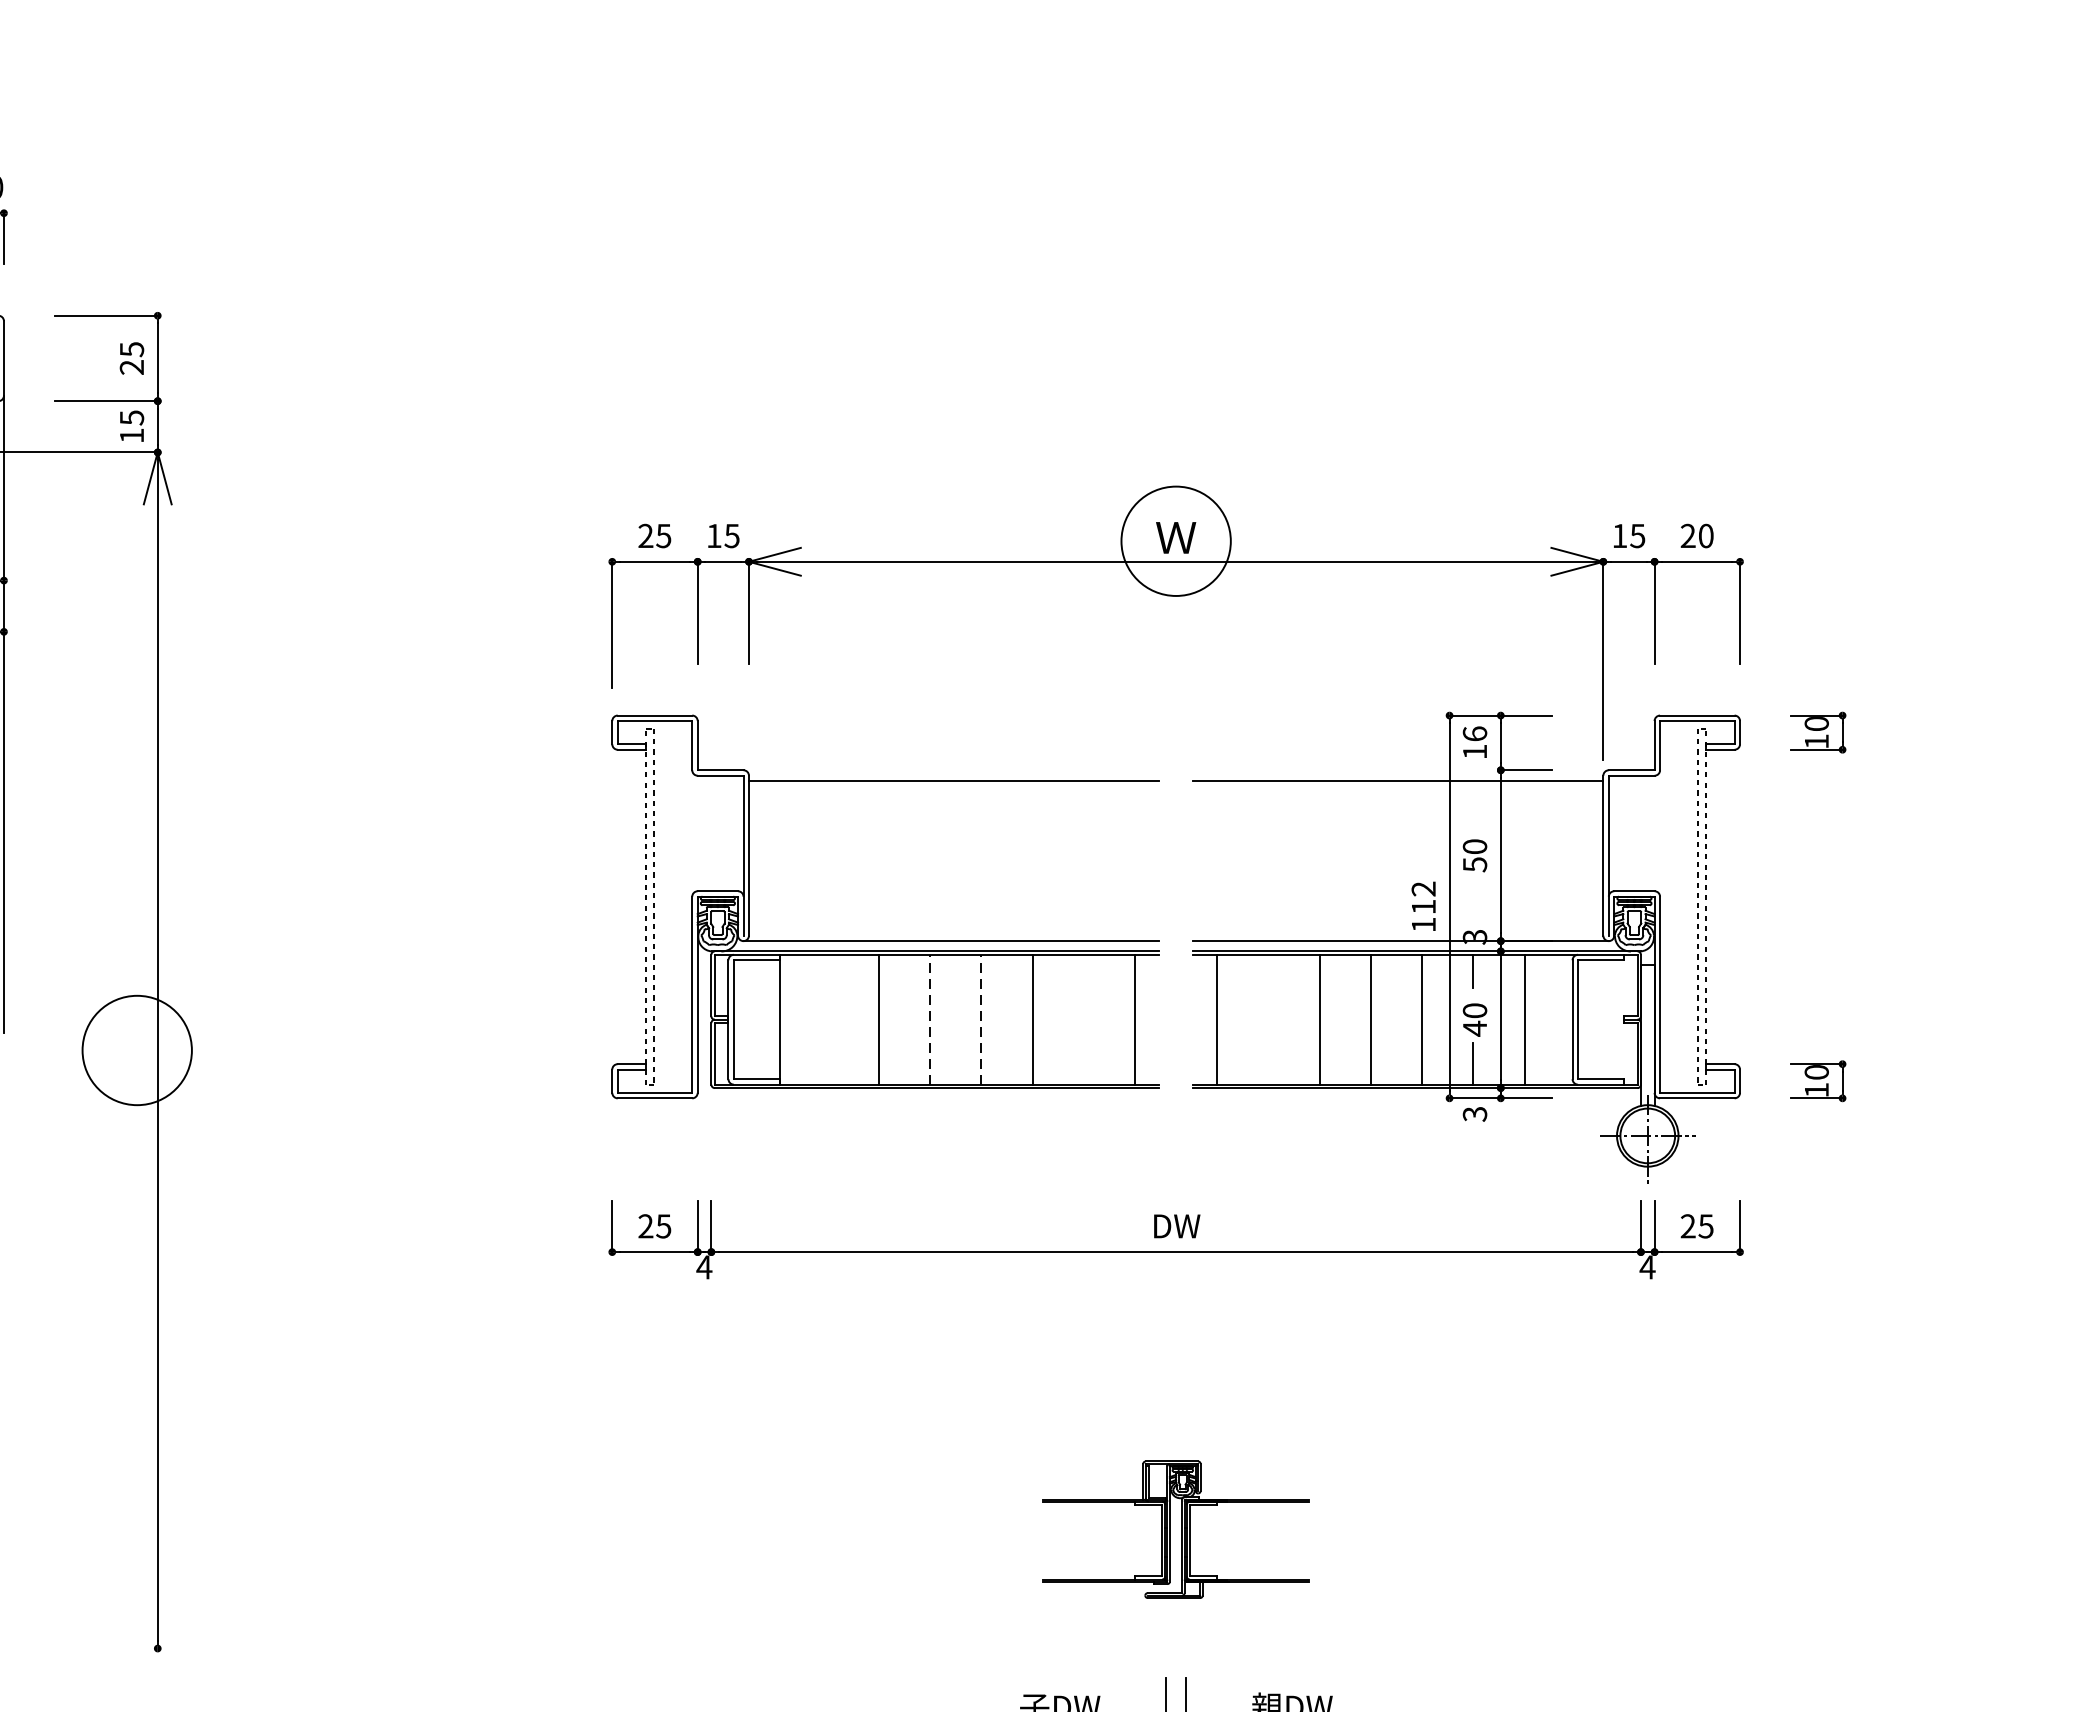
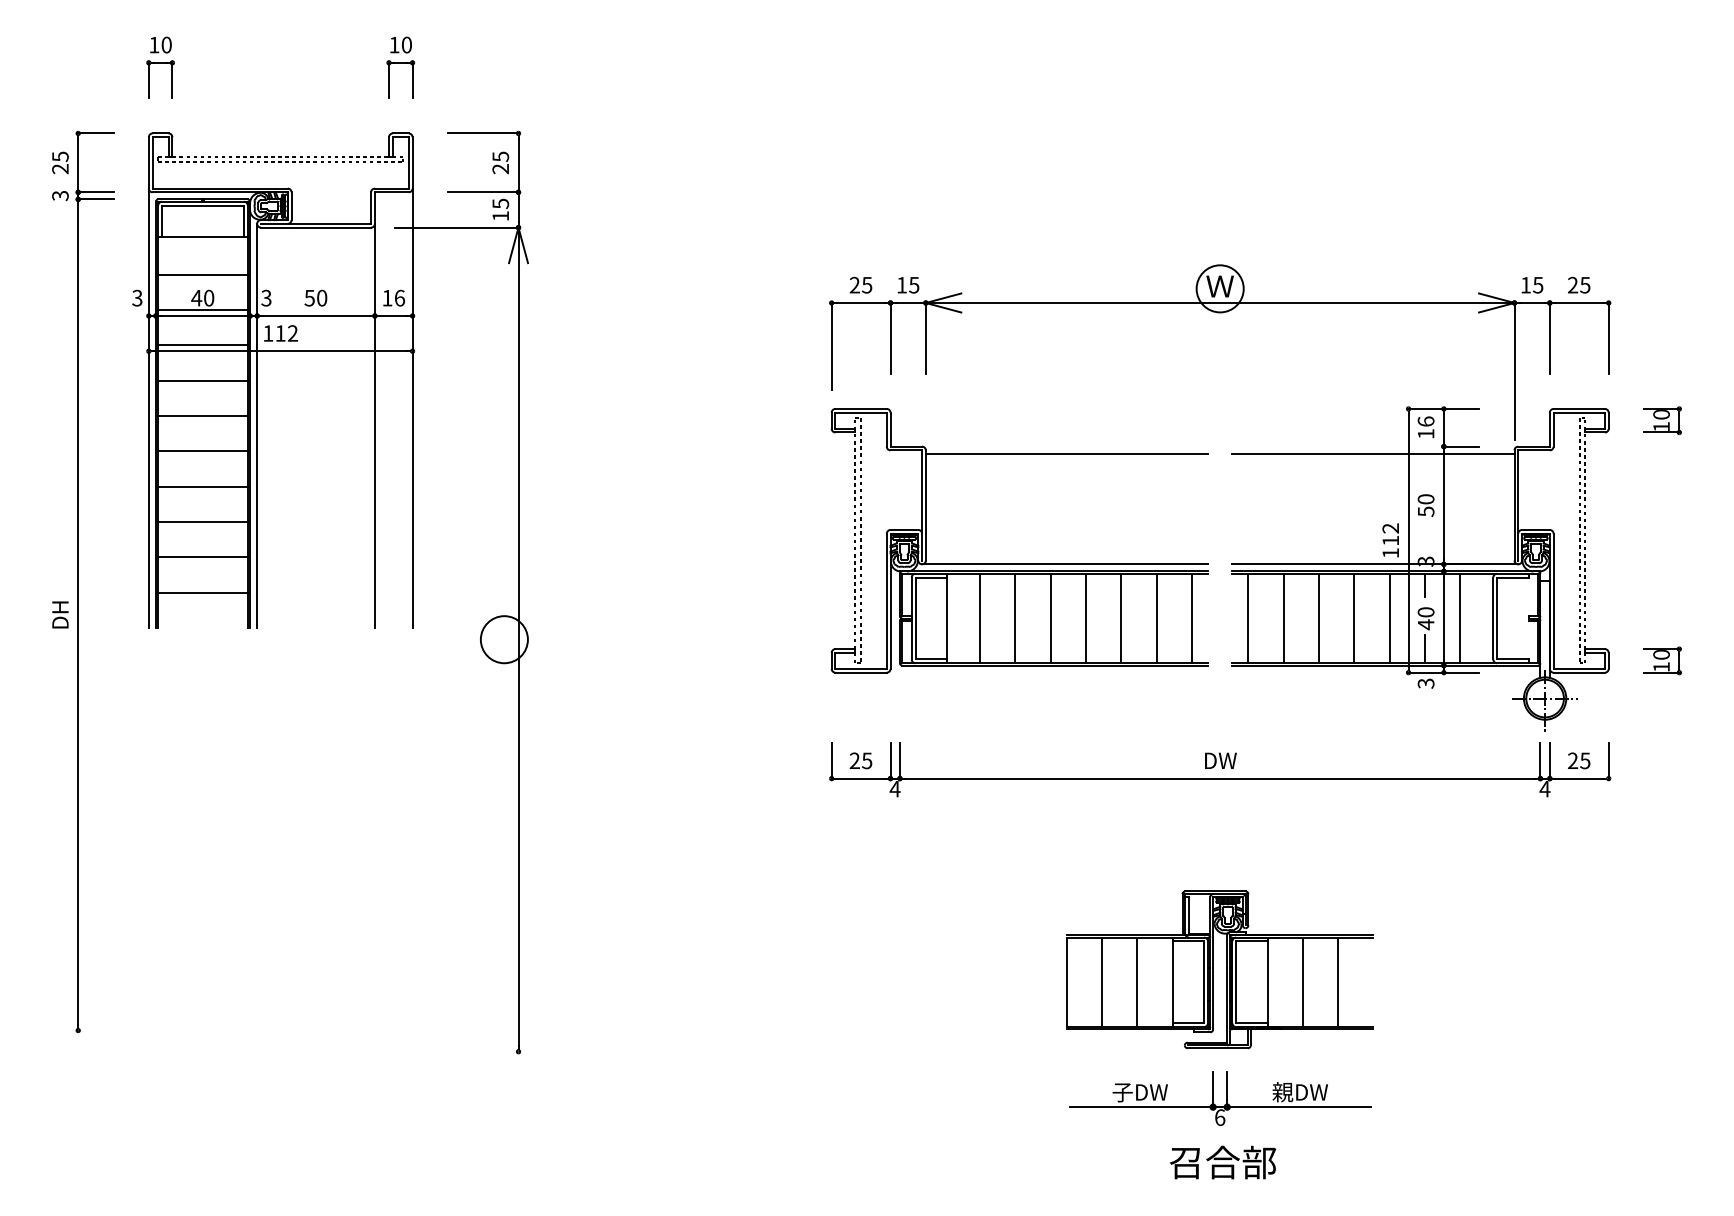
text: (1706, 534) -> (1585, 284), 20 -> 25
circle: (1175, 540) -> (1219, 288), size x0.62
line: (828, 1019) -> (980, 618), added
line: (929, 1019) -> (1050, 618), dashed -> solid
line: (980, 1019) -> (1085, 618), dashed -> solid
line: (1083, 1019) -> (1156, 618), added
line: (1268, 1019) -> (1283, 618), added
circle: (135, 1050) -> (503, 639), size x0.62
part: (1175, 1529) -> (1219, 969), size x1.67

